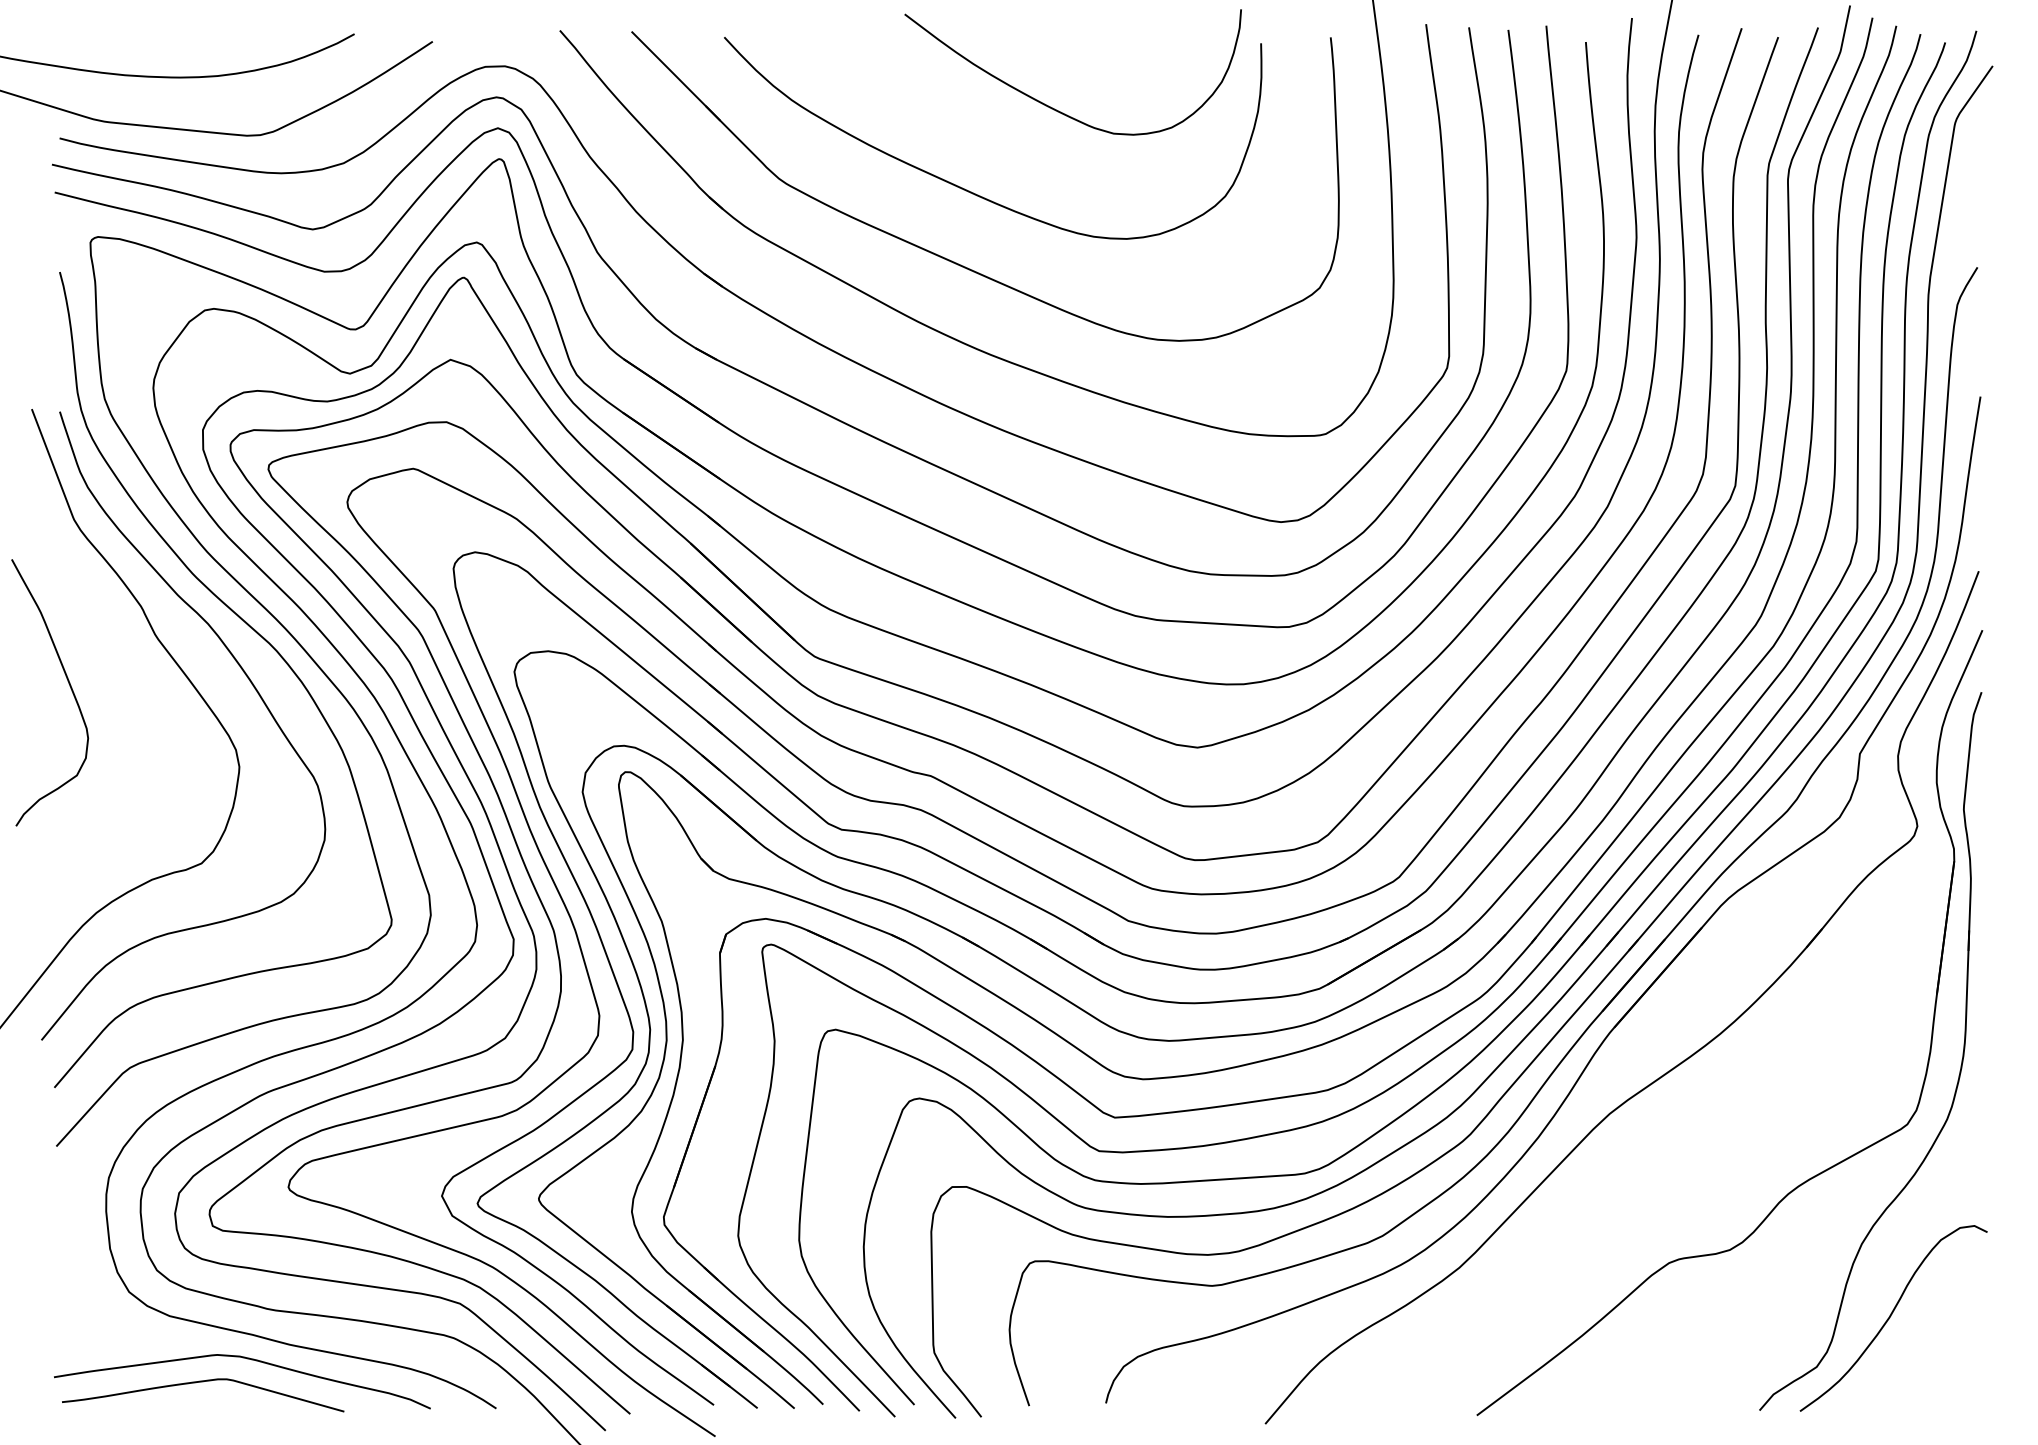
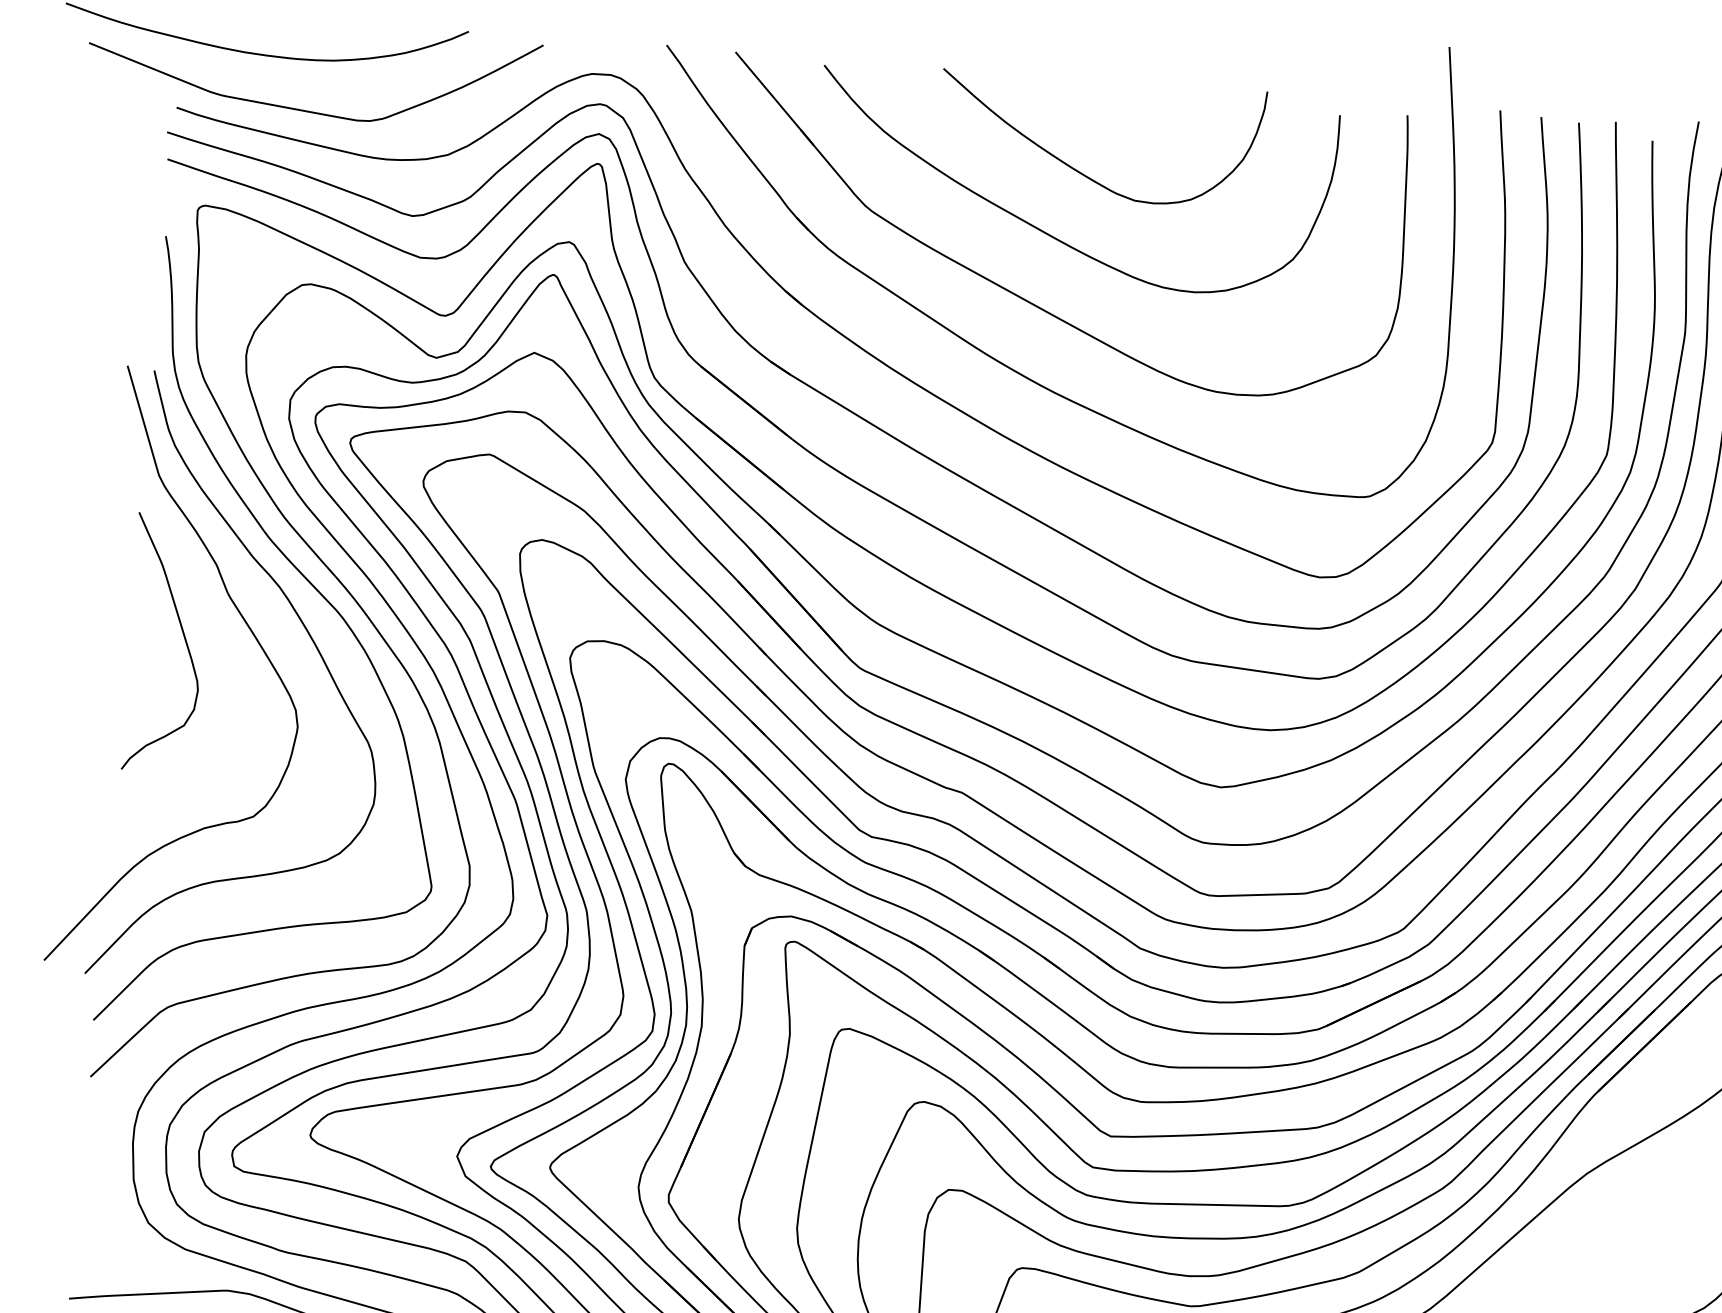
curve: (1054, 108) -> (1079, 171), moved
curve: (69, 686) -> (184, 639), moved

